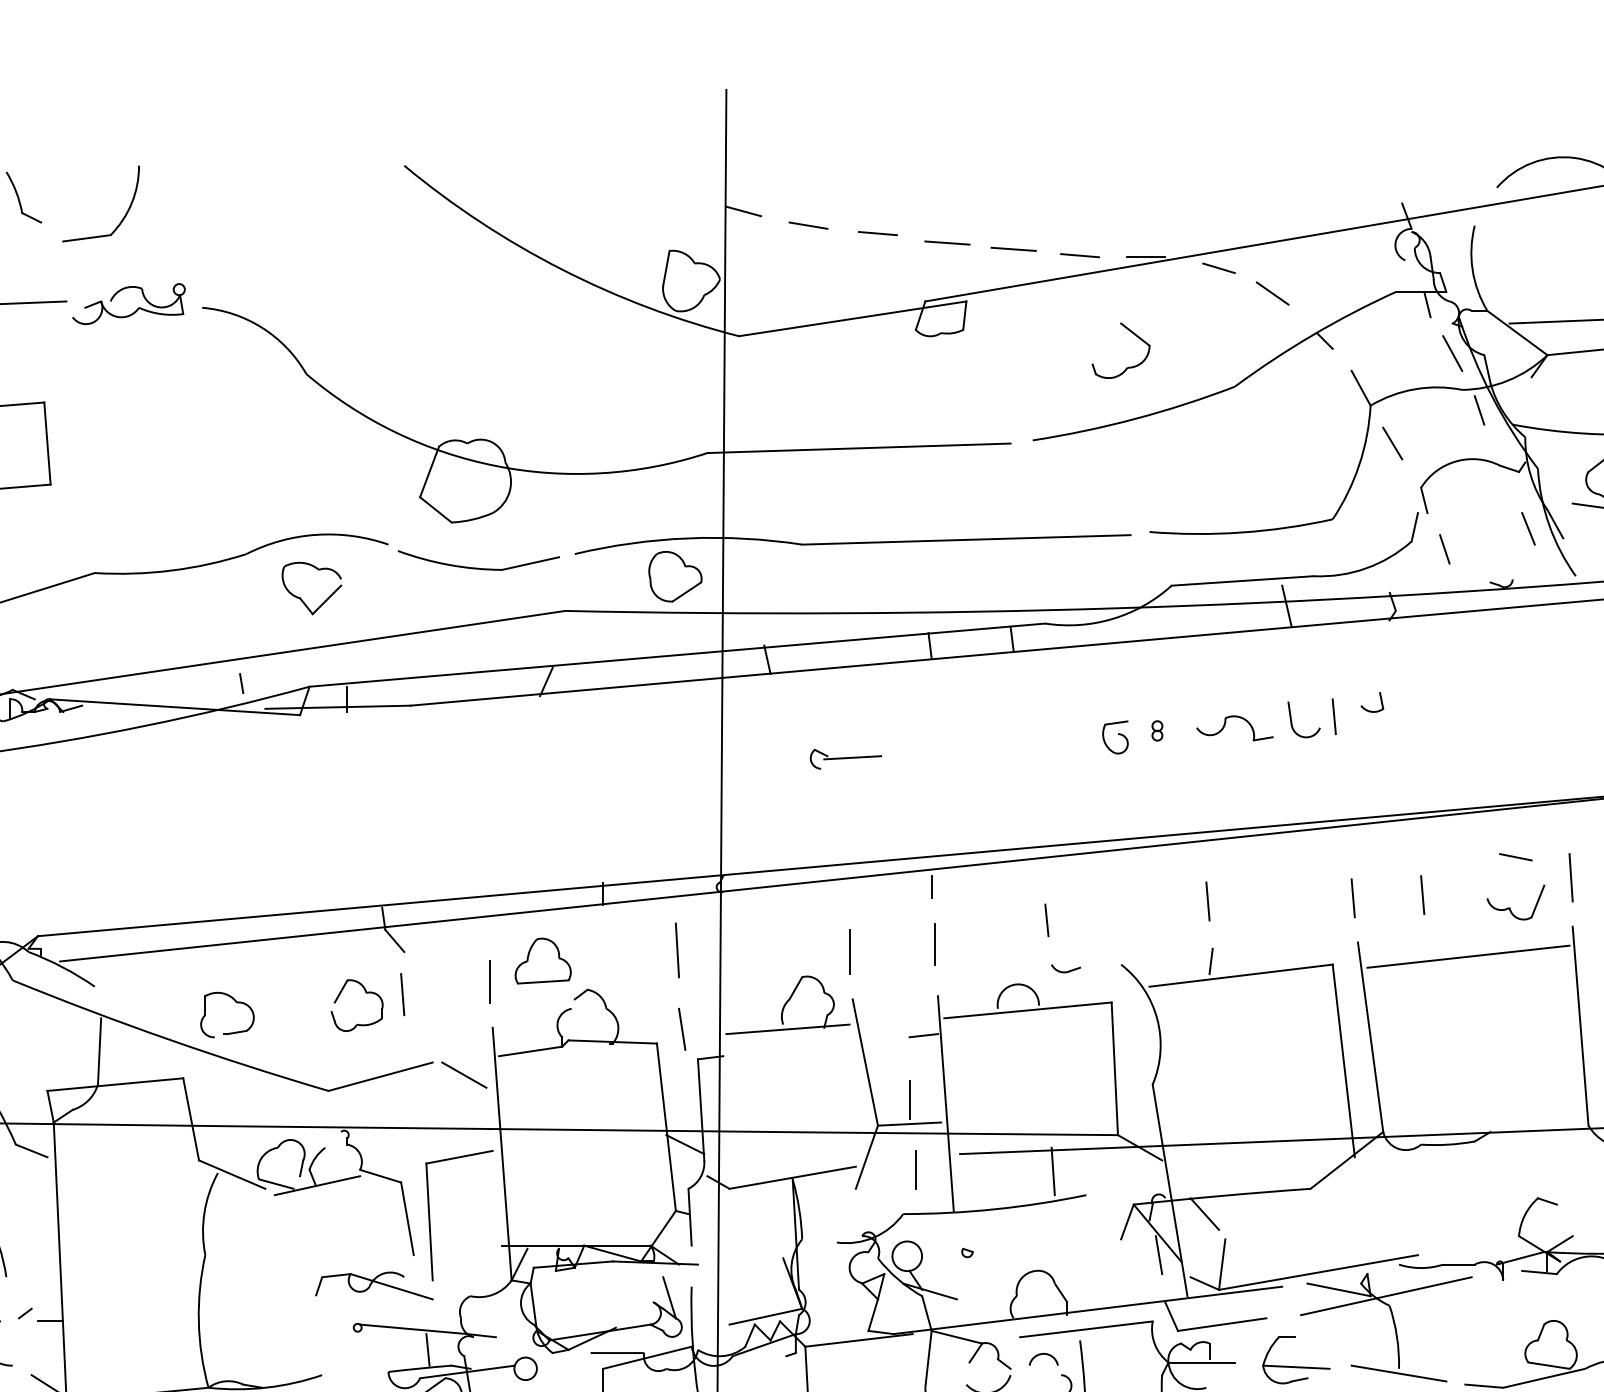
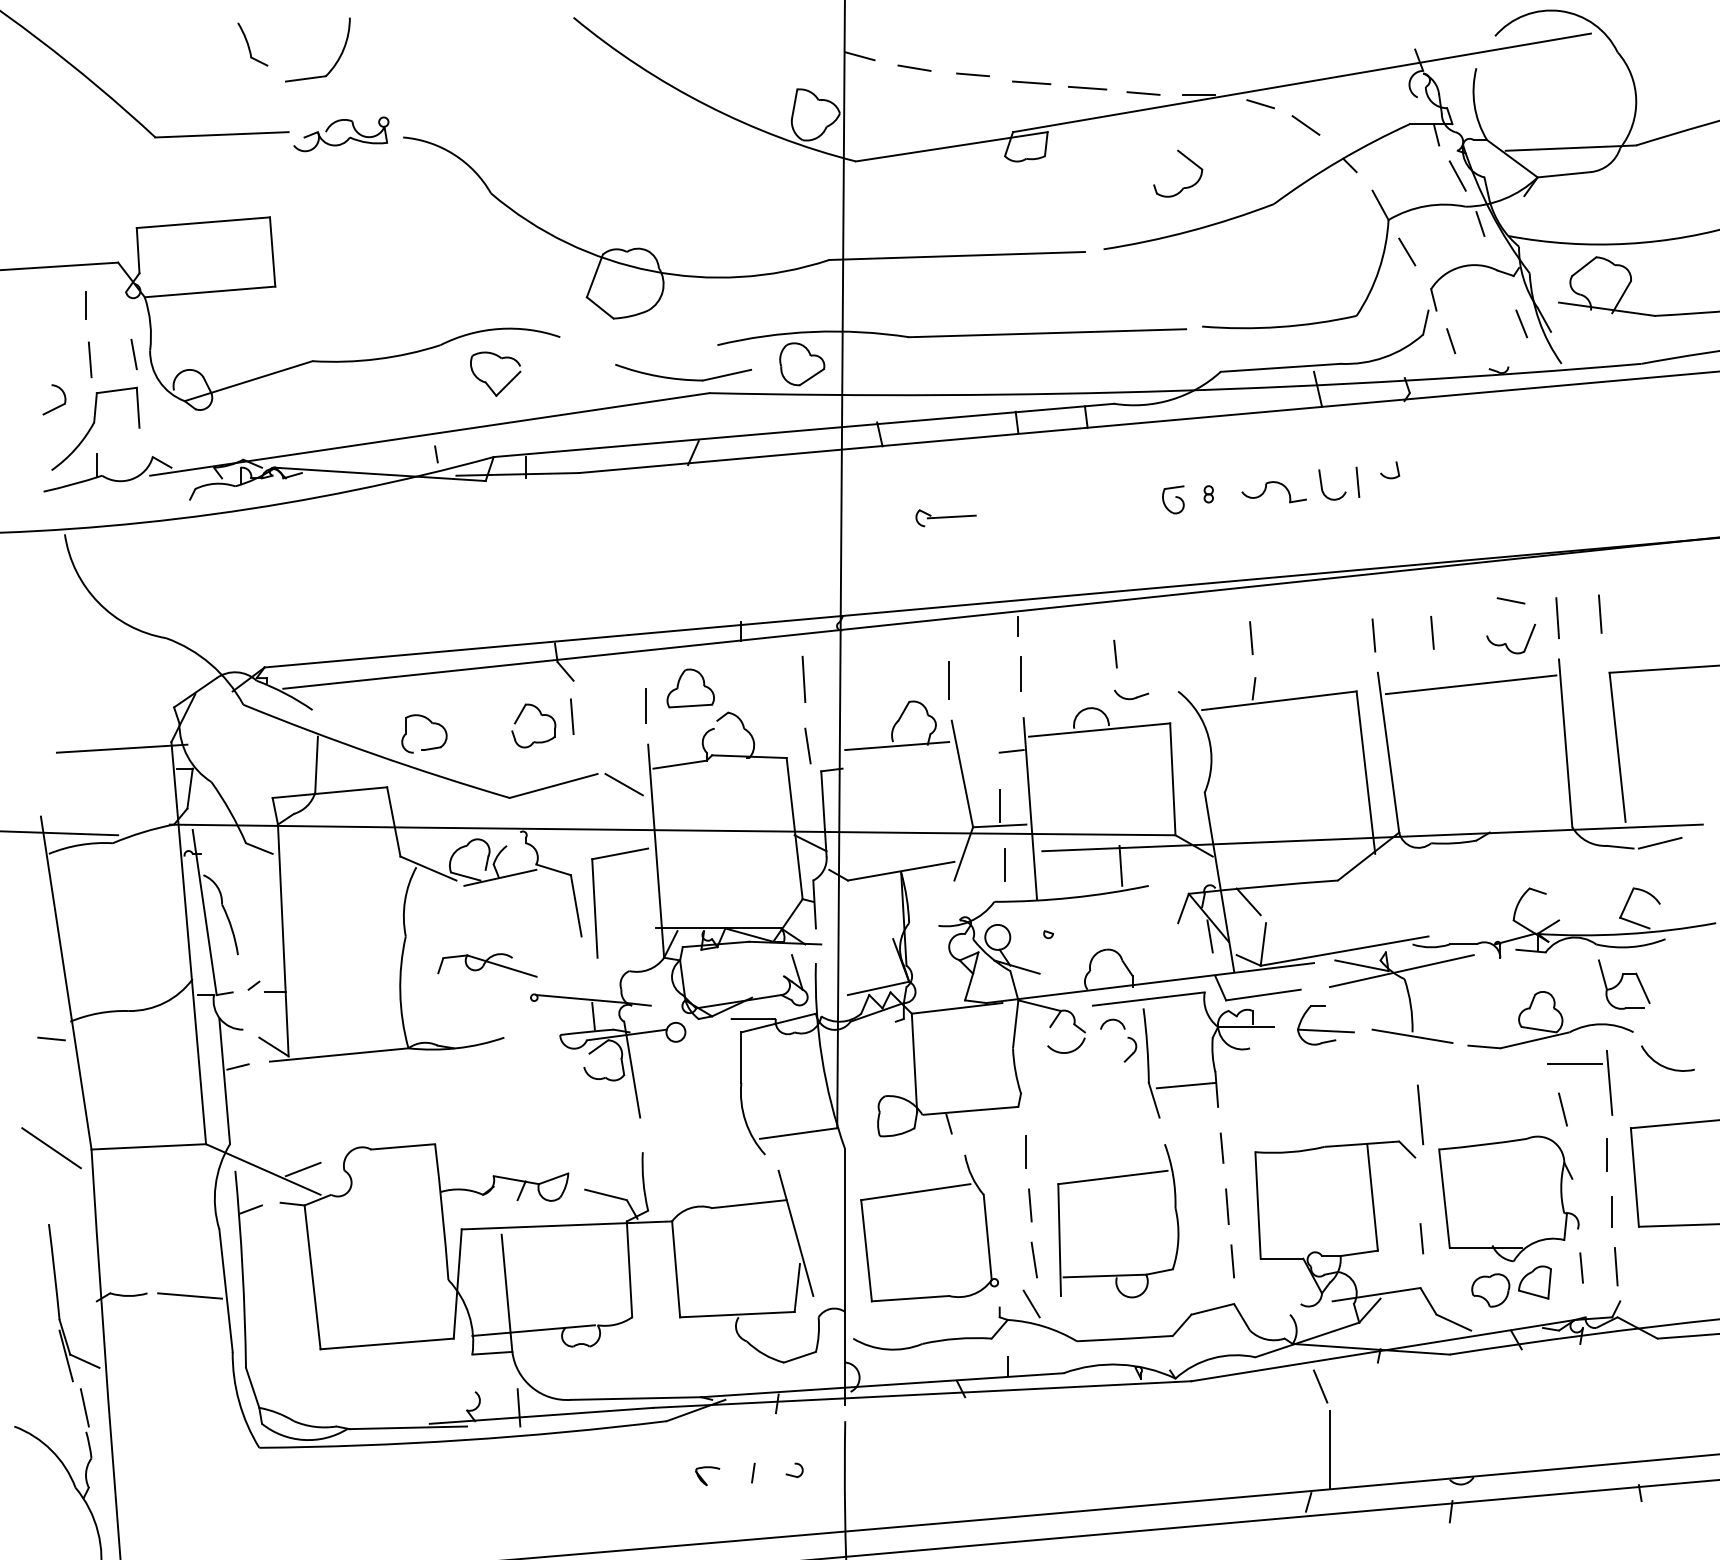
part: (478, 560) -> (683, 372), moved
part: (1065, 968) -> (1131, 694), size x1.4
part: (374, 1286) -> (487, 965), moved

